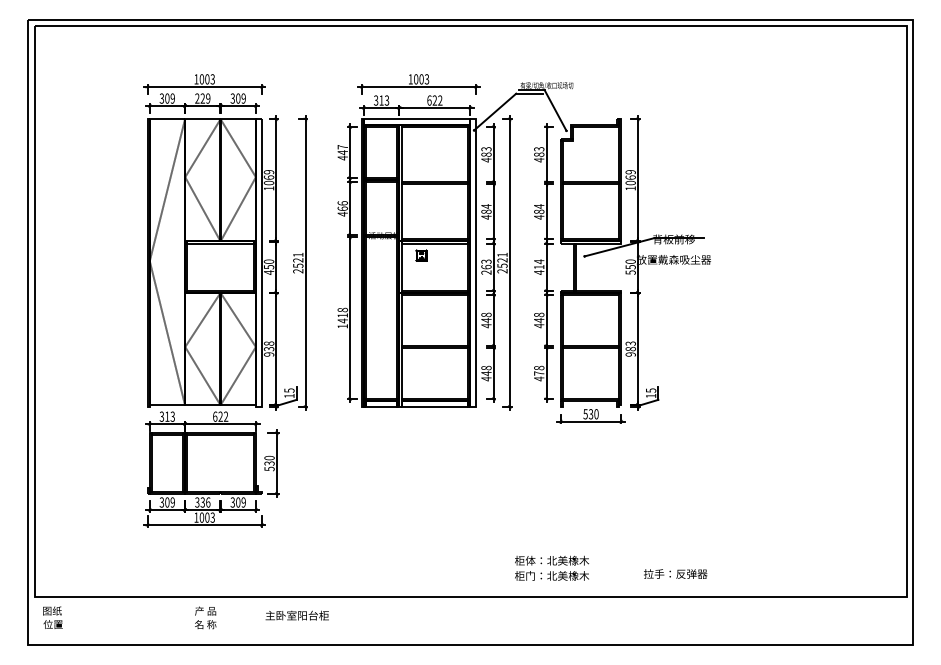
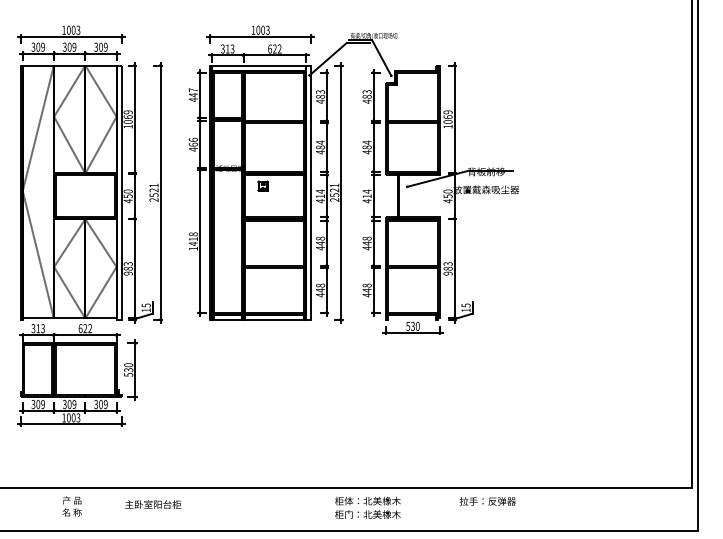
text: (199, 98) -> (66, 47), 229 -> 309
text: (486, 266) -> (320, 195), 263 -> 414
text: (630, 272) -> (447, 201), 550 -> 450
text: (269, 346) -> (128, 266), 938 -> 983
text: (539, 373) -> (367, 290), 478 -> 448
text: (205, 502) -> (72, 404), 336 -> 309
text: (551, 567) -> (367, 507), moved
text: (675, 573) -> (487, 500), moved

